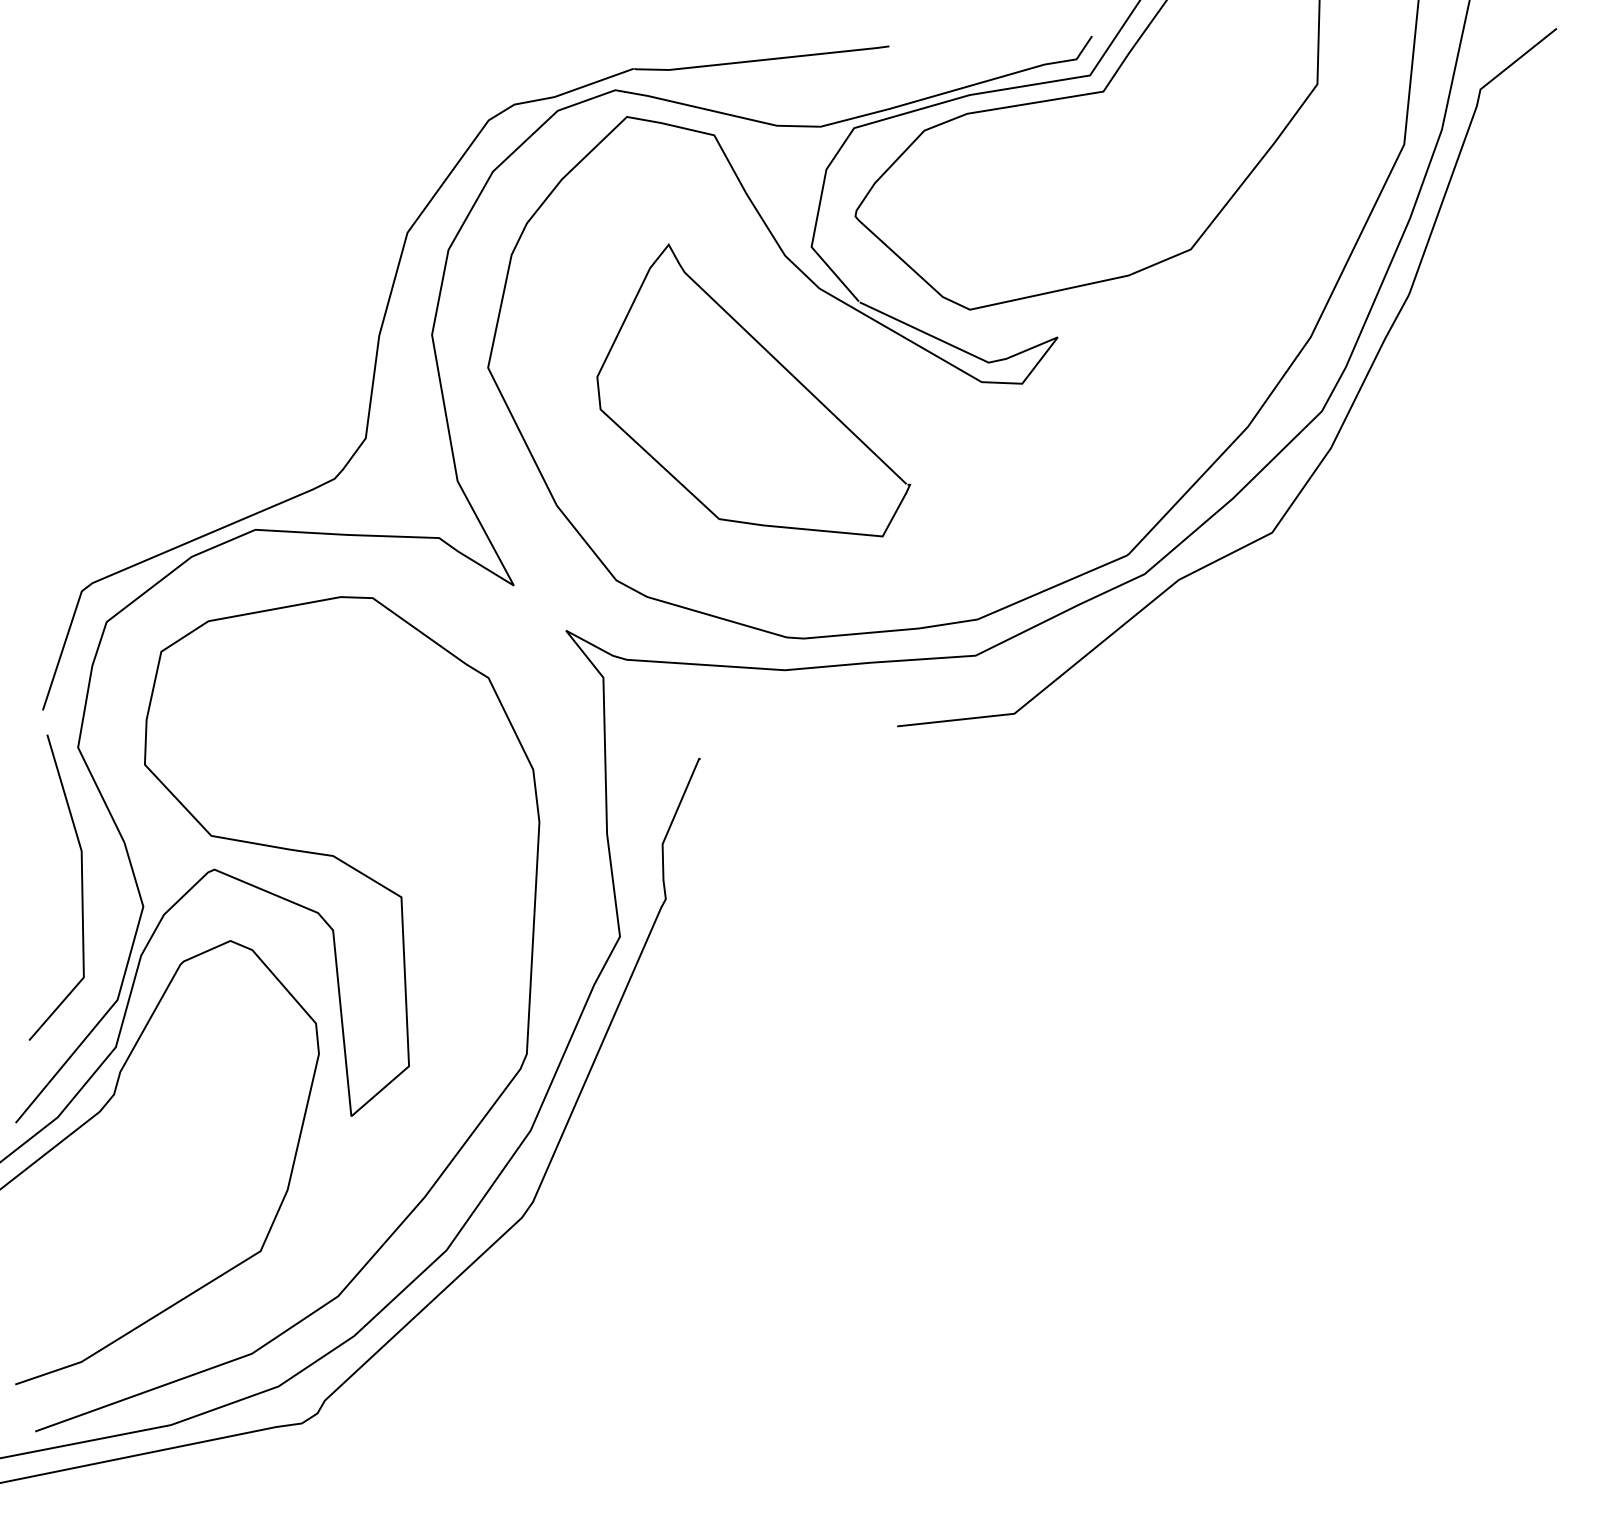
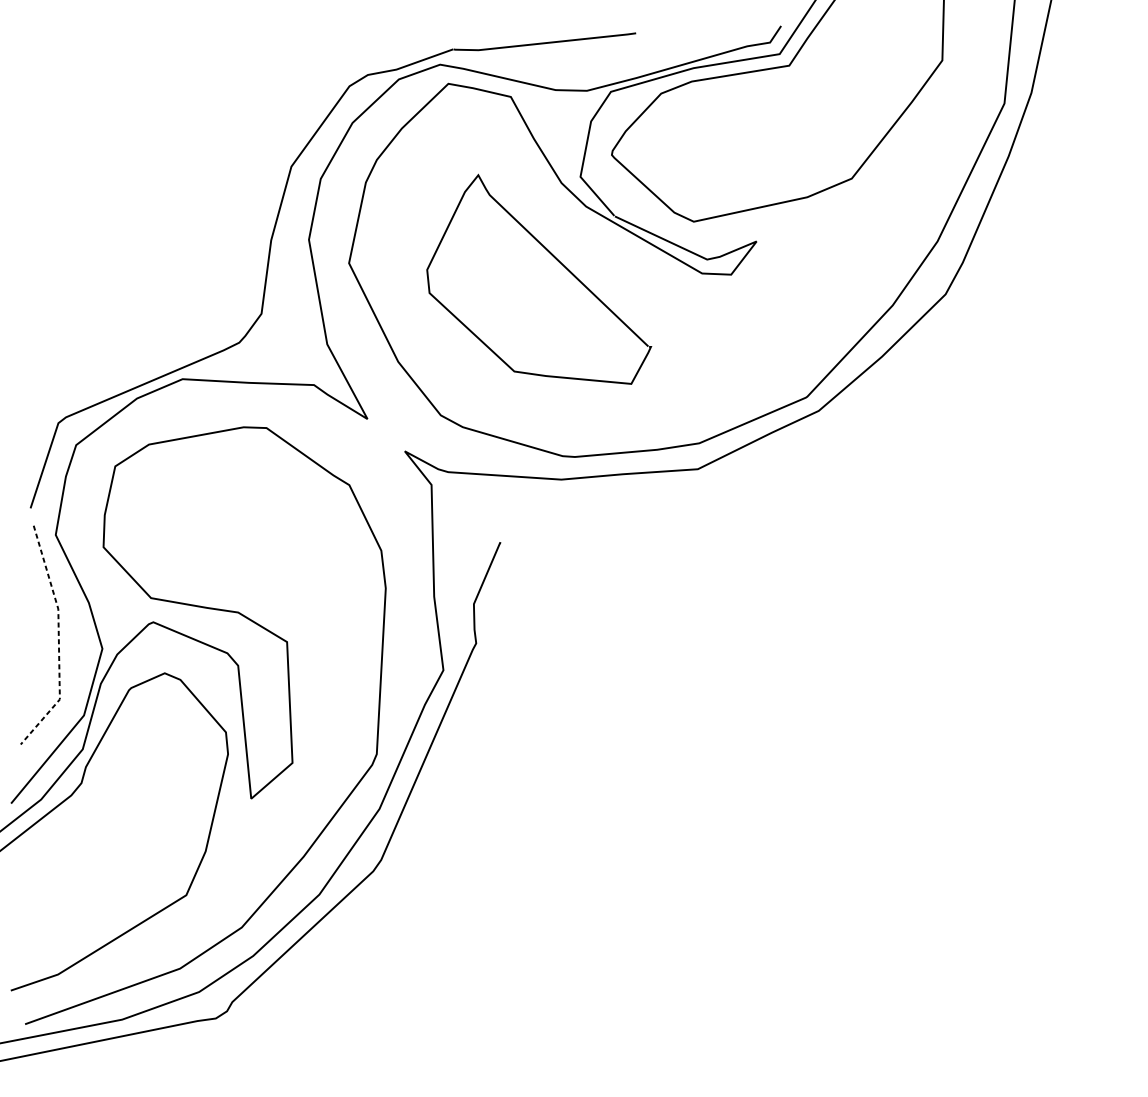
curve: (1337, 432) -> (956, 309), removed
line: (82, 895) -> (58, 640), solid -> dashed

